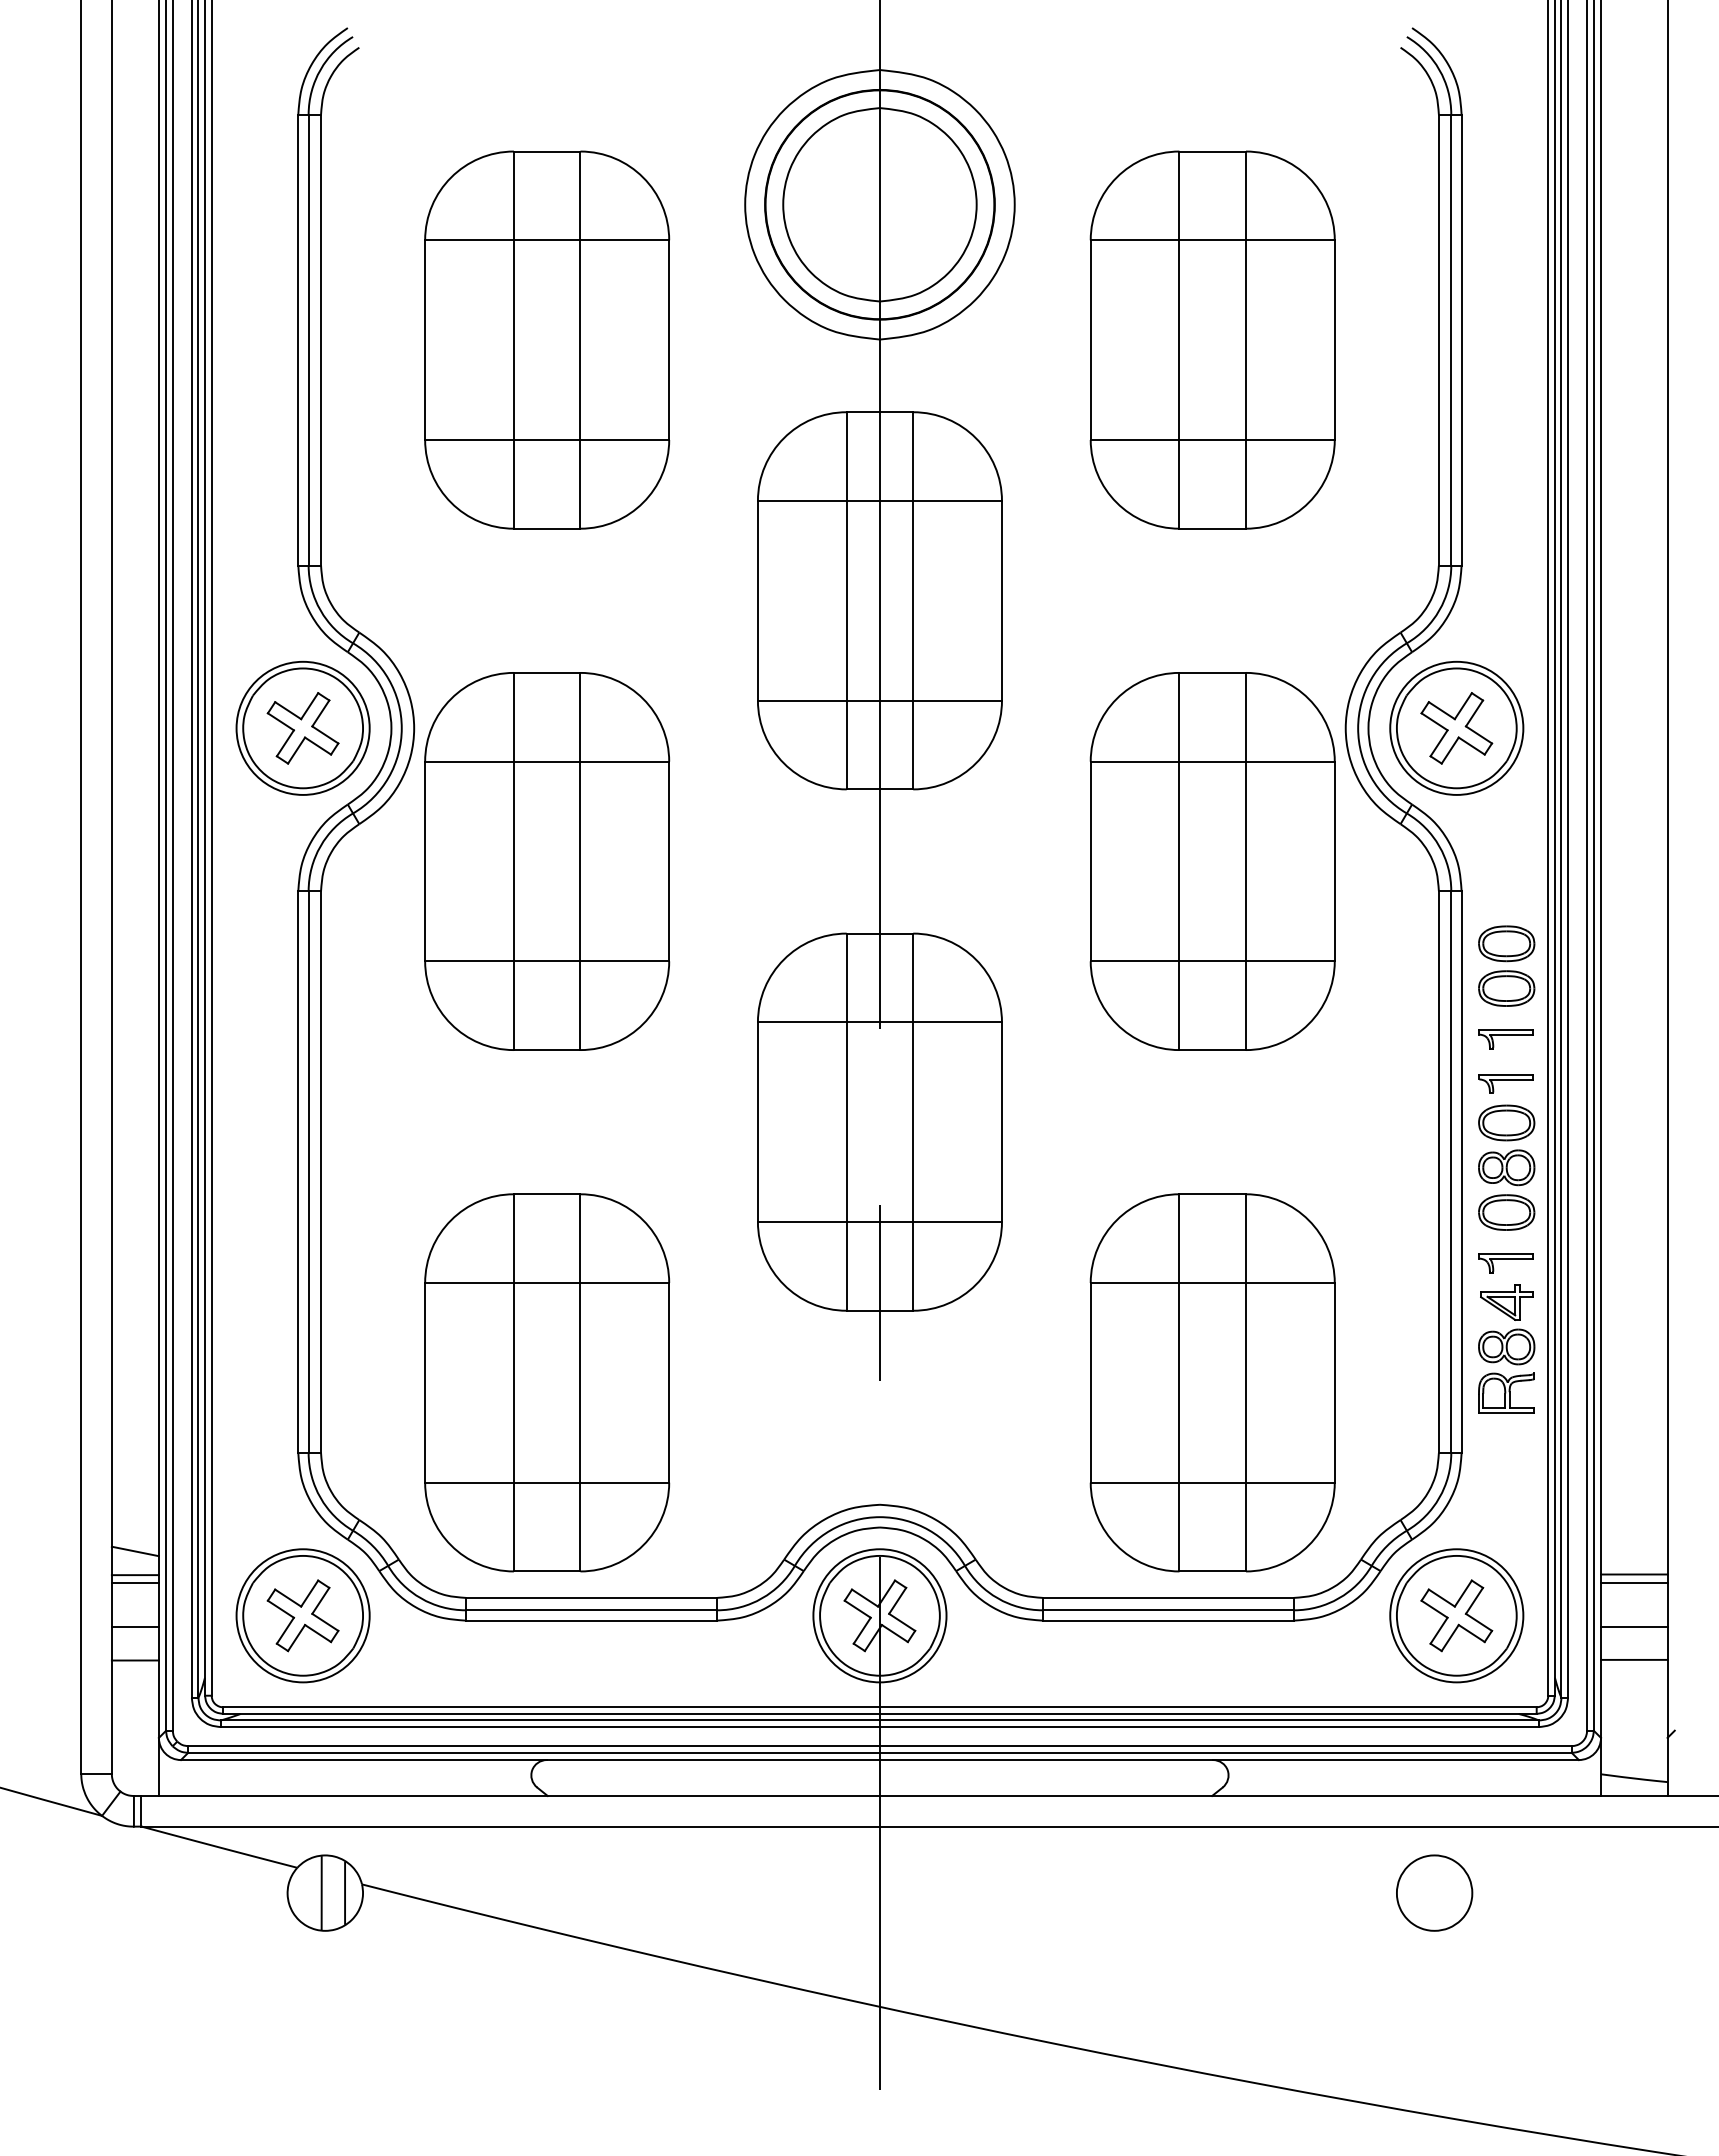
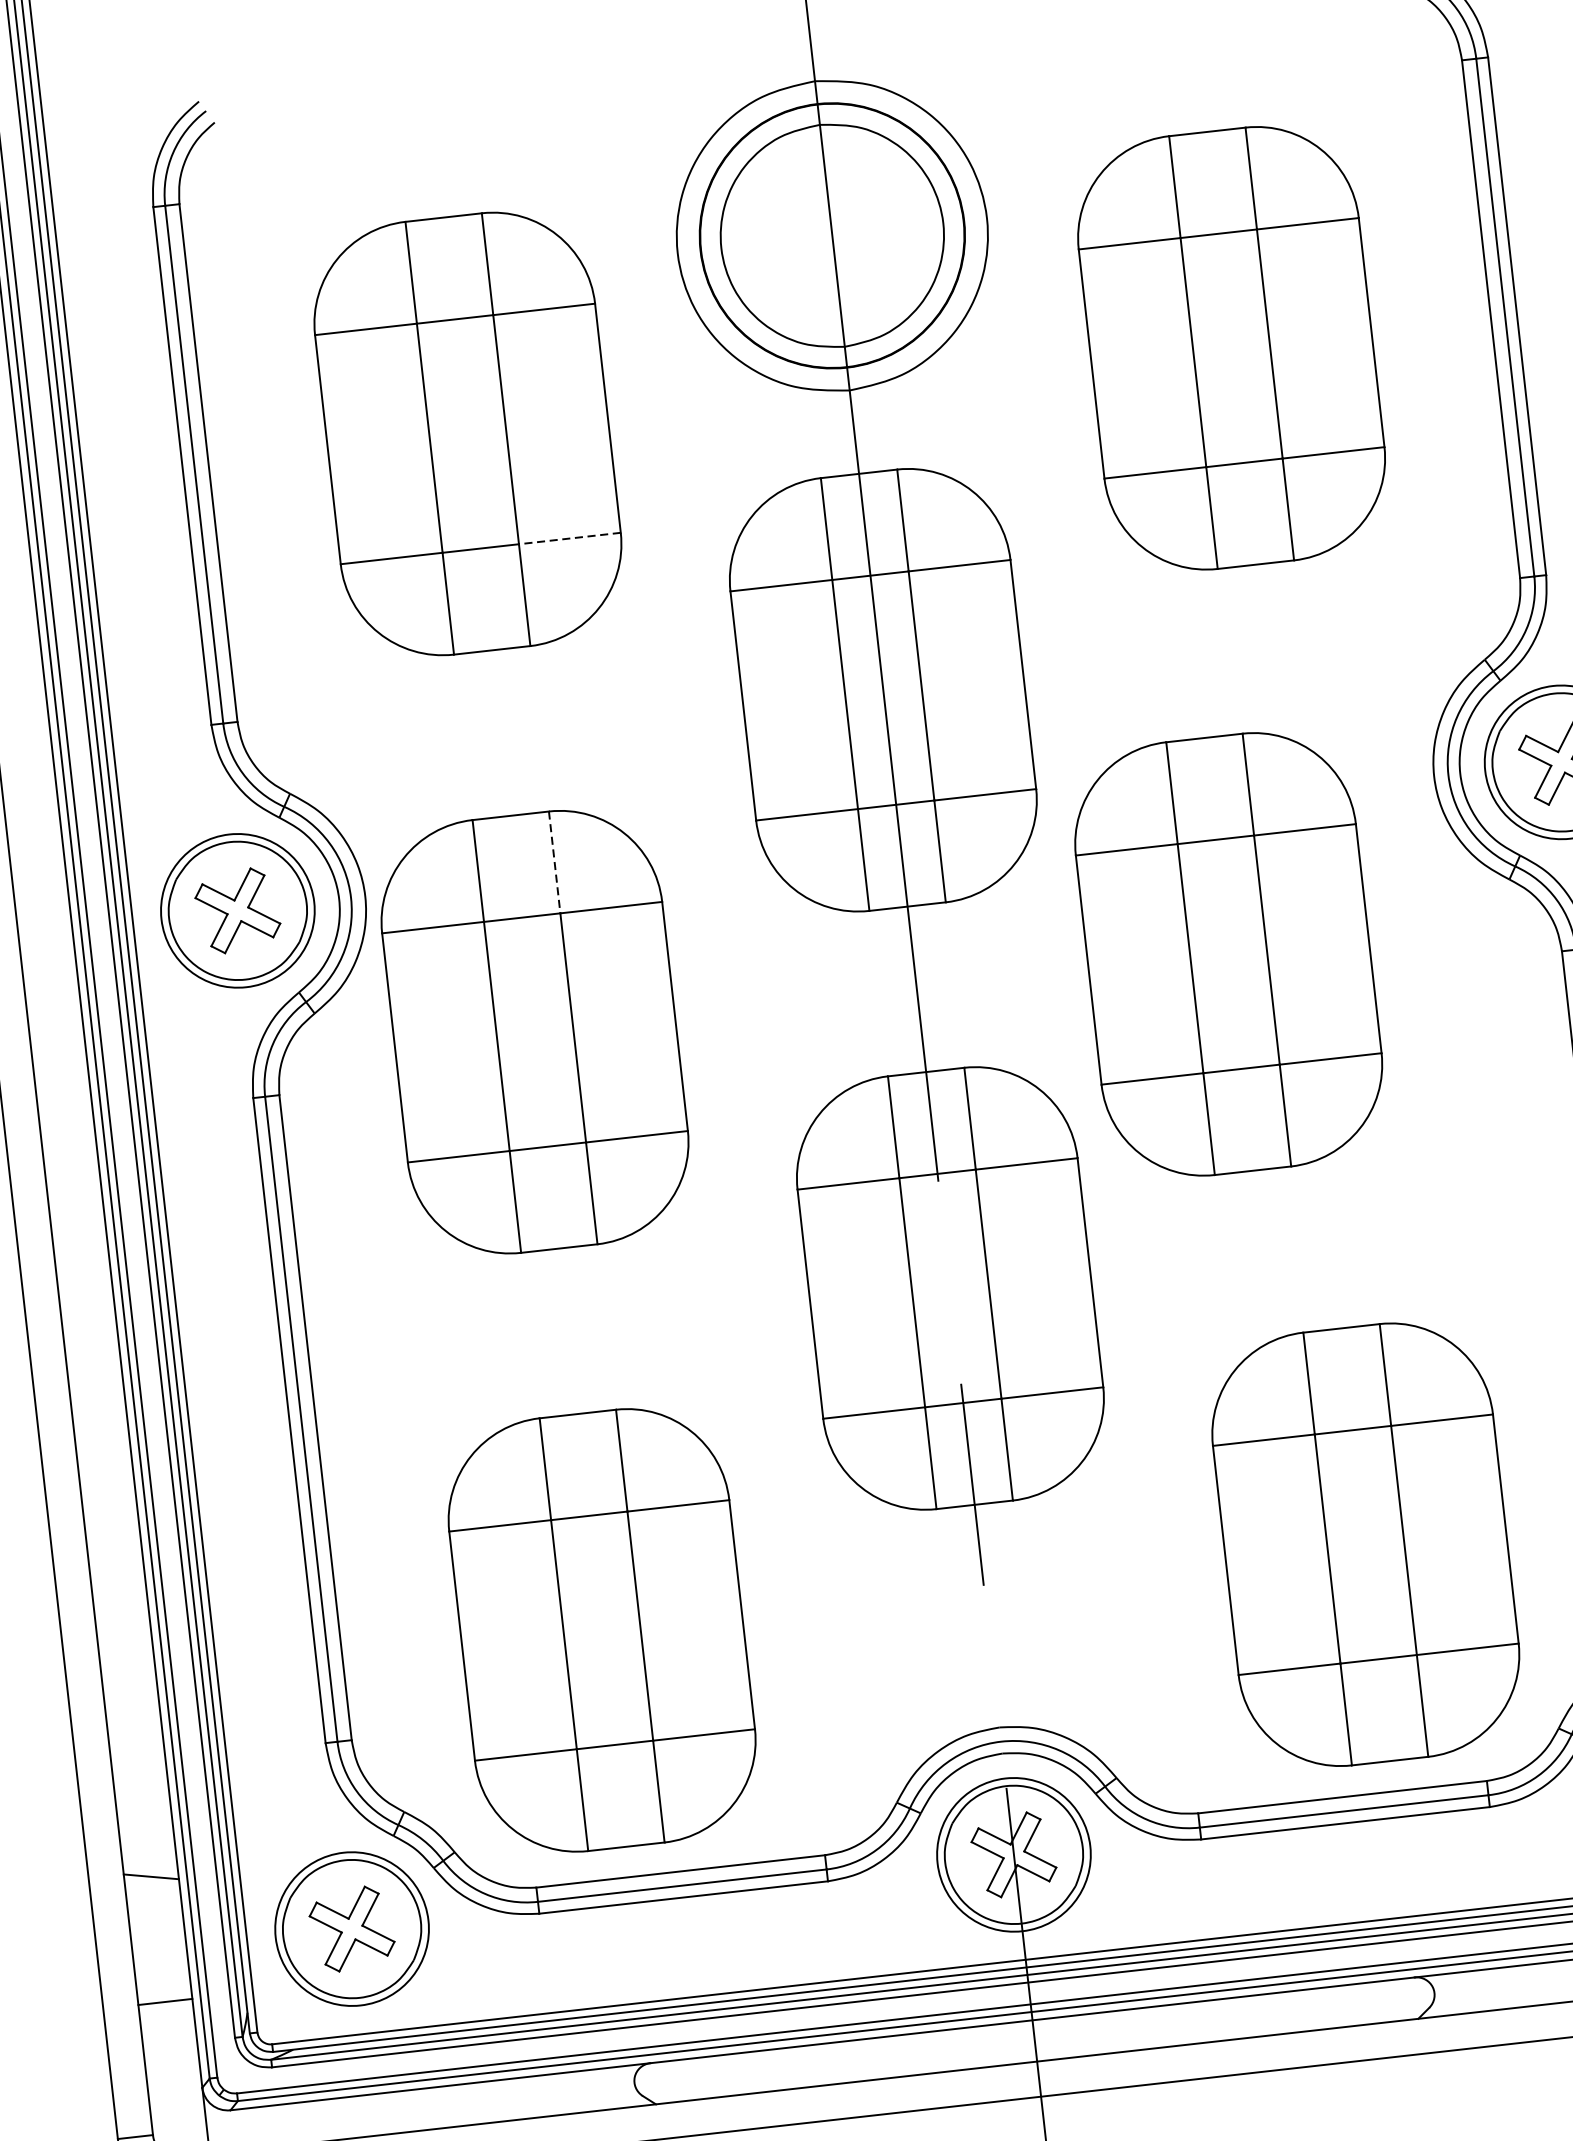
line: (624, 439) -> (569, 538), solid -> dashed
line: (580, 717) -> (554, 862), solid -> dashed
part: (1212, 861) -> (1228, 954), moved
line: (134, 1575) -> (153, 1904), removed
line: (134, 1582) -> (154, 1912), removed
line: (134, 1626) -> (159, 1963), removed

